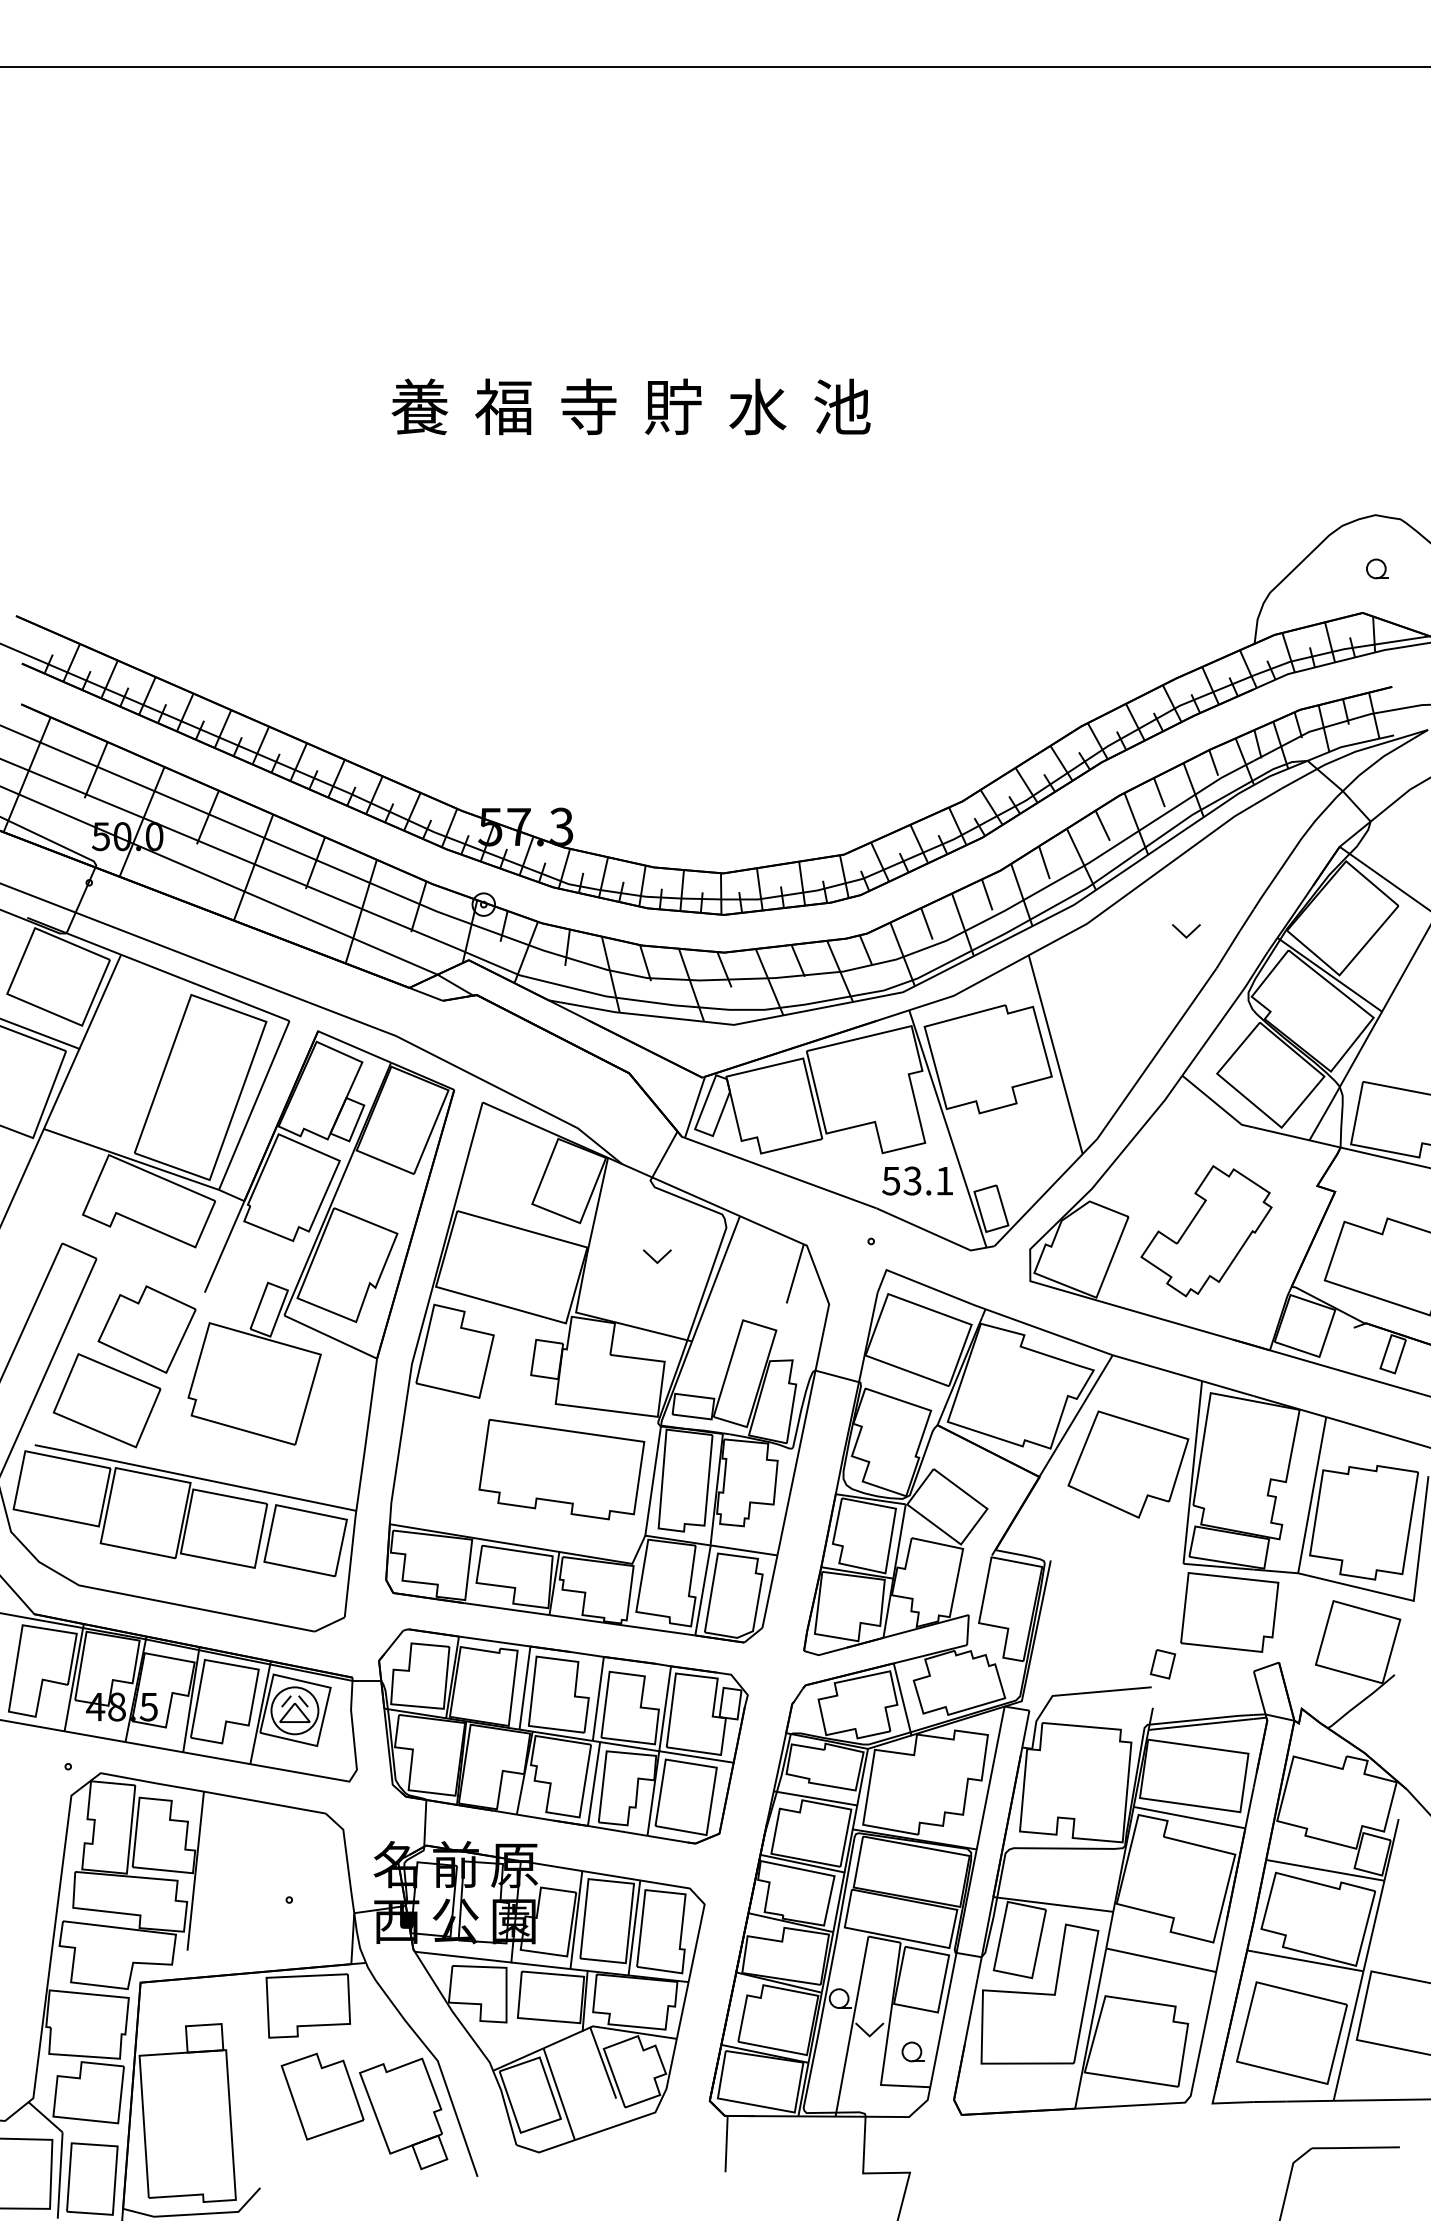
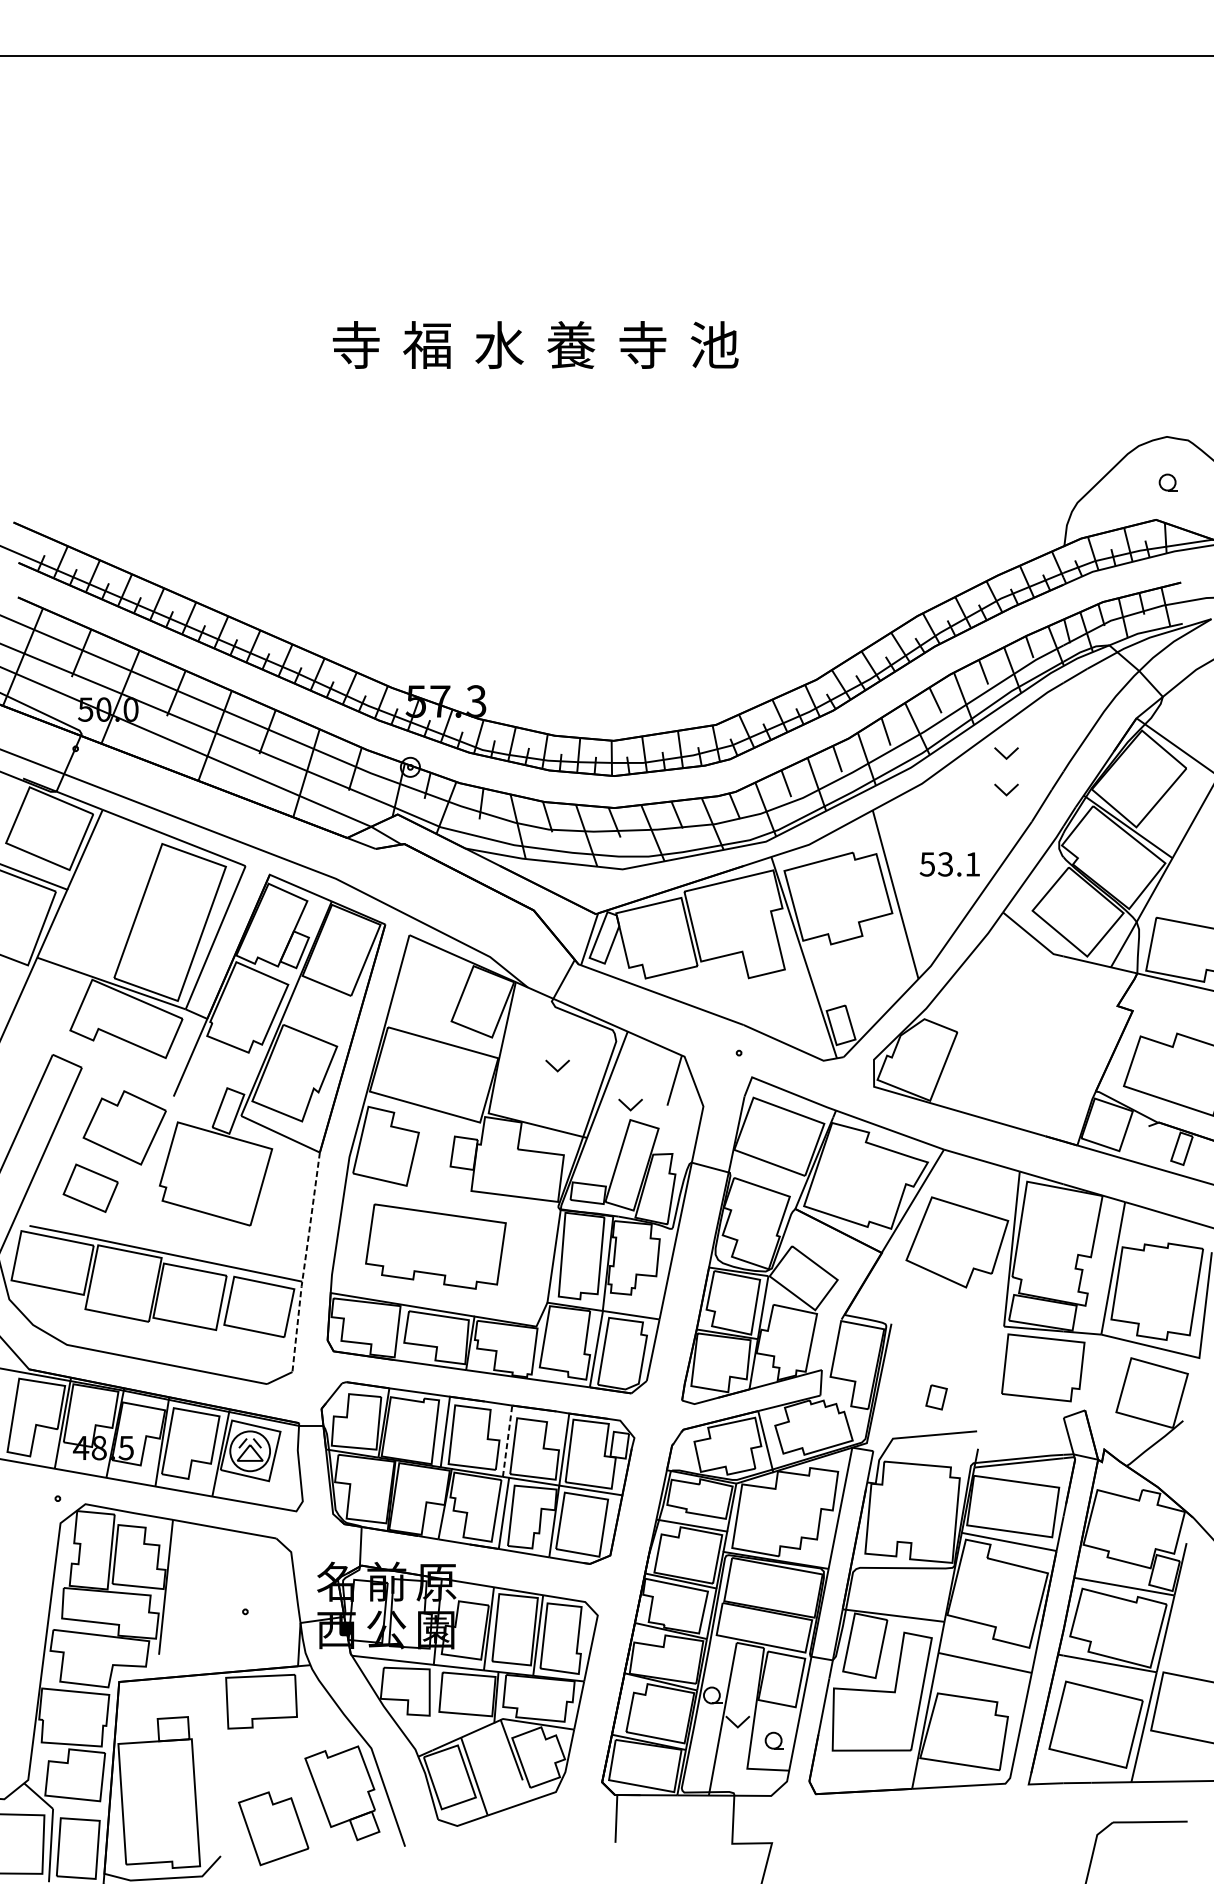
text: (419, 406) -> (355, 344), 養 -> 寺
text: (588, 406) -> (499, 344), 寺 -> 水
text: (673, 406) -> (571, 344), 貯 -> 養
text: (757, 406) -> (642, 344), 水 -> 寺
part: (1186, 888) -> (1006, 753), added
text: (917, 1180) -> (949, 863), moved
part: (1206, 1231) -> (1023, 1044), removed
part: (743, 1302) -> (630, 1104), added
part: (106, 1400) -> (90, 1188), size x0.6
part: (561, 1469) -> (435, 1246), moved
line: (359, 1488) -> (304, 1262), solid -> dashed
part: (1162, 1664) -> (936, 1397), moved
line: (598, 1698) -> (507, 1440), solid -> dashed
part: (322, 2096) -> (273, 1828), moved

